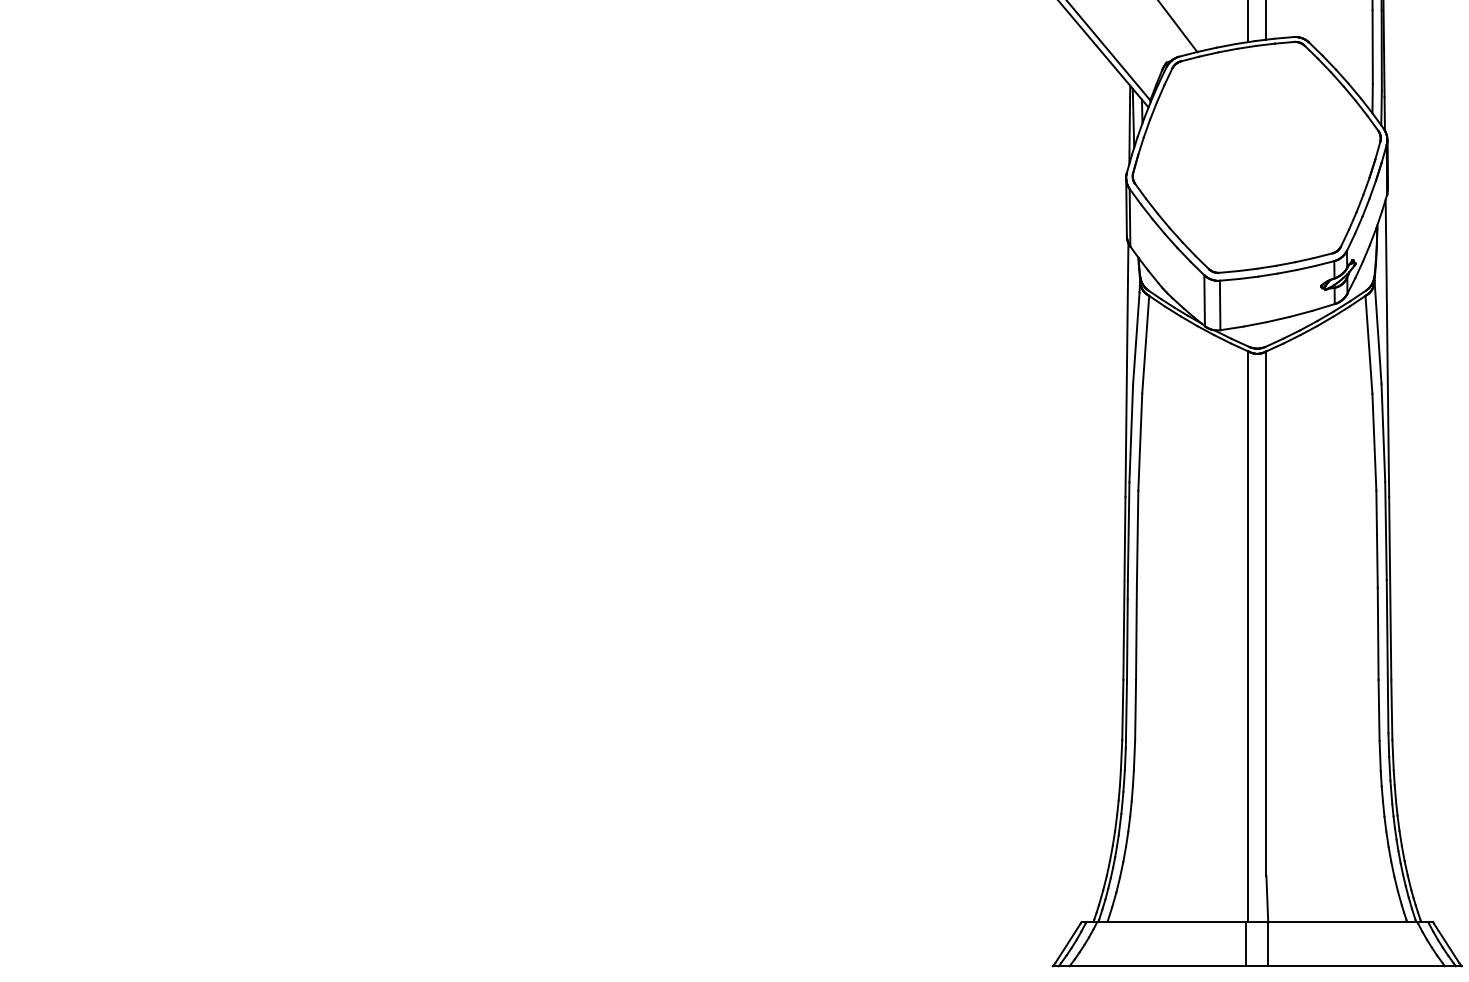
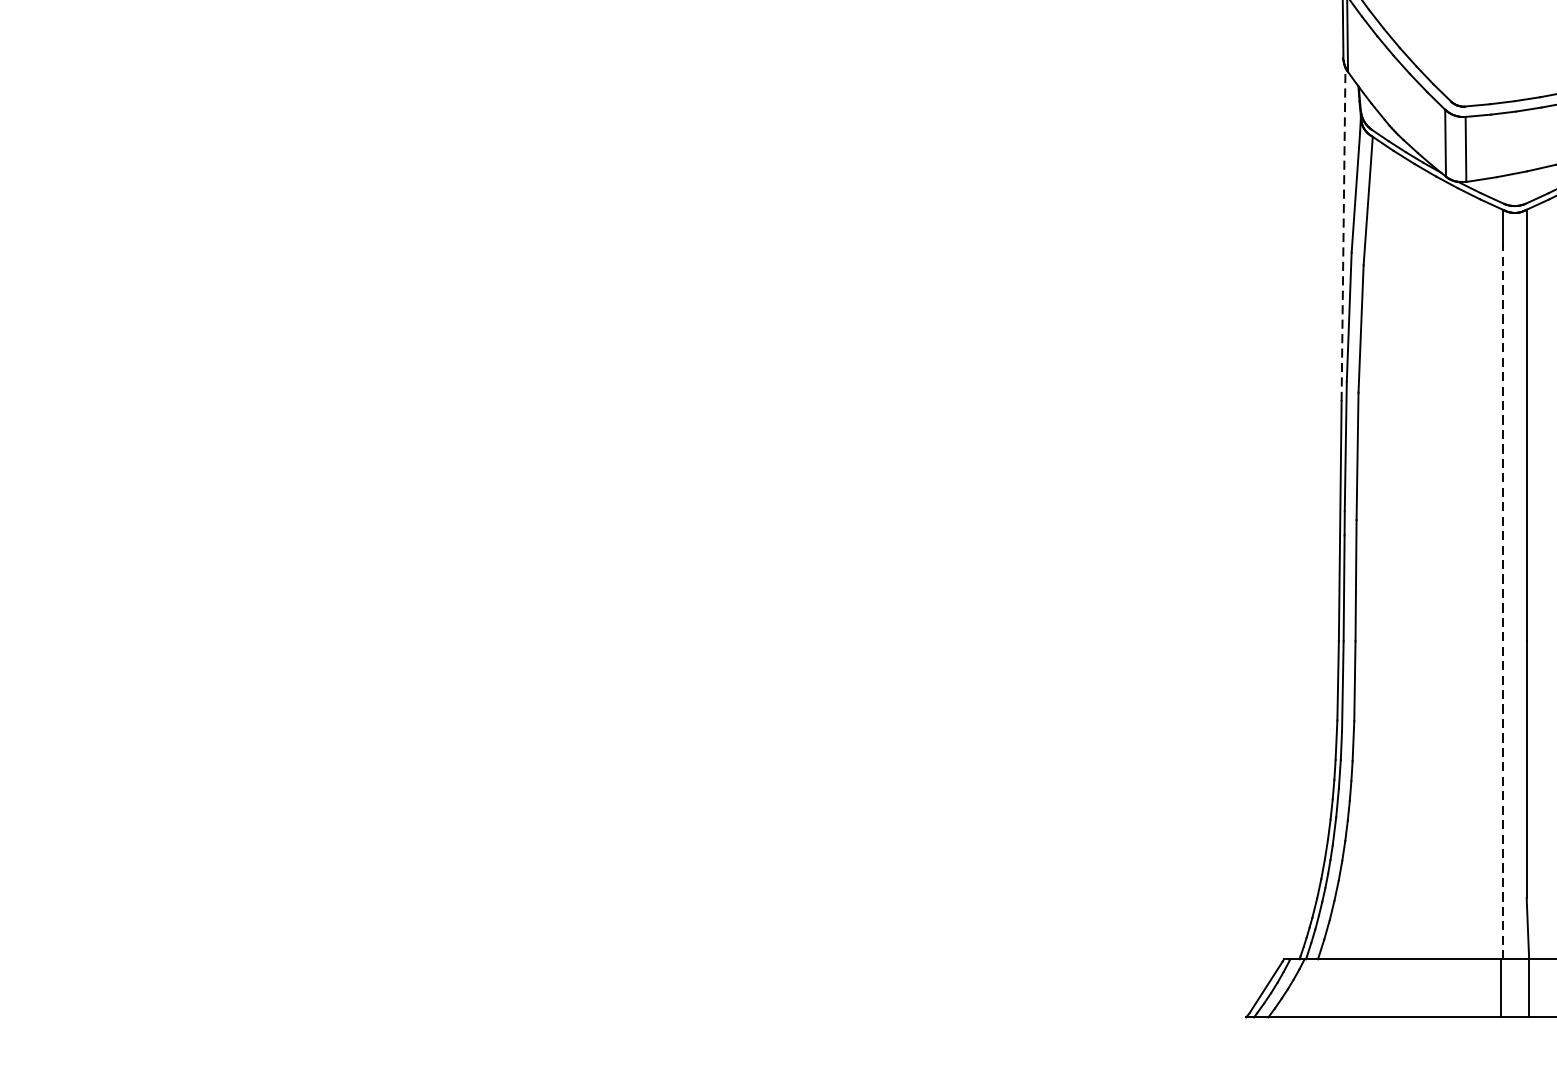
line: (1126, 370) -> (1342, 234), solid -> dashed
line: (1248, 650) -> (1503, 602), solid -> dashed

